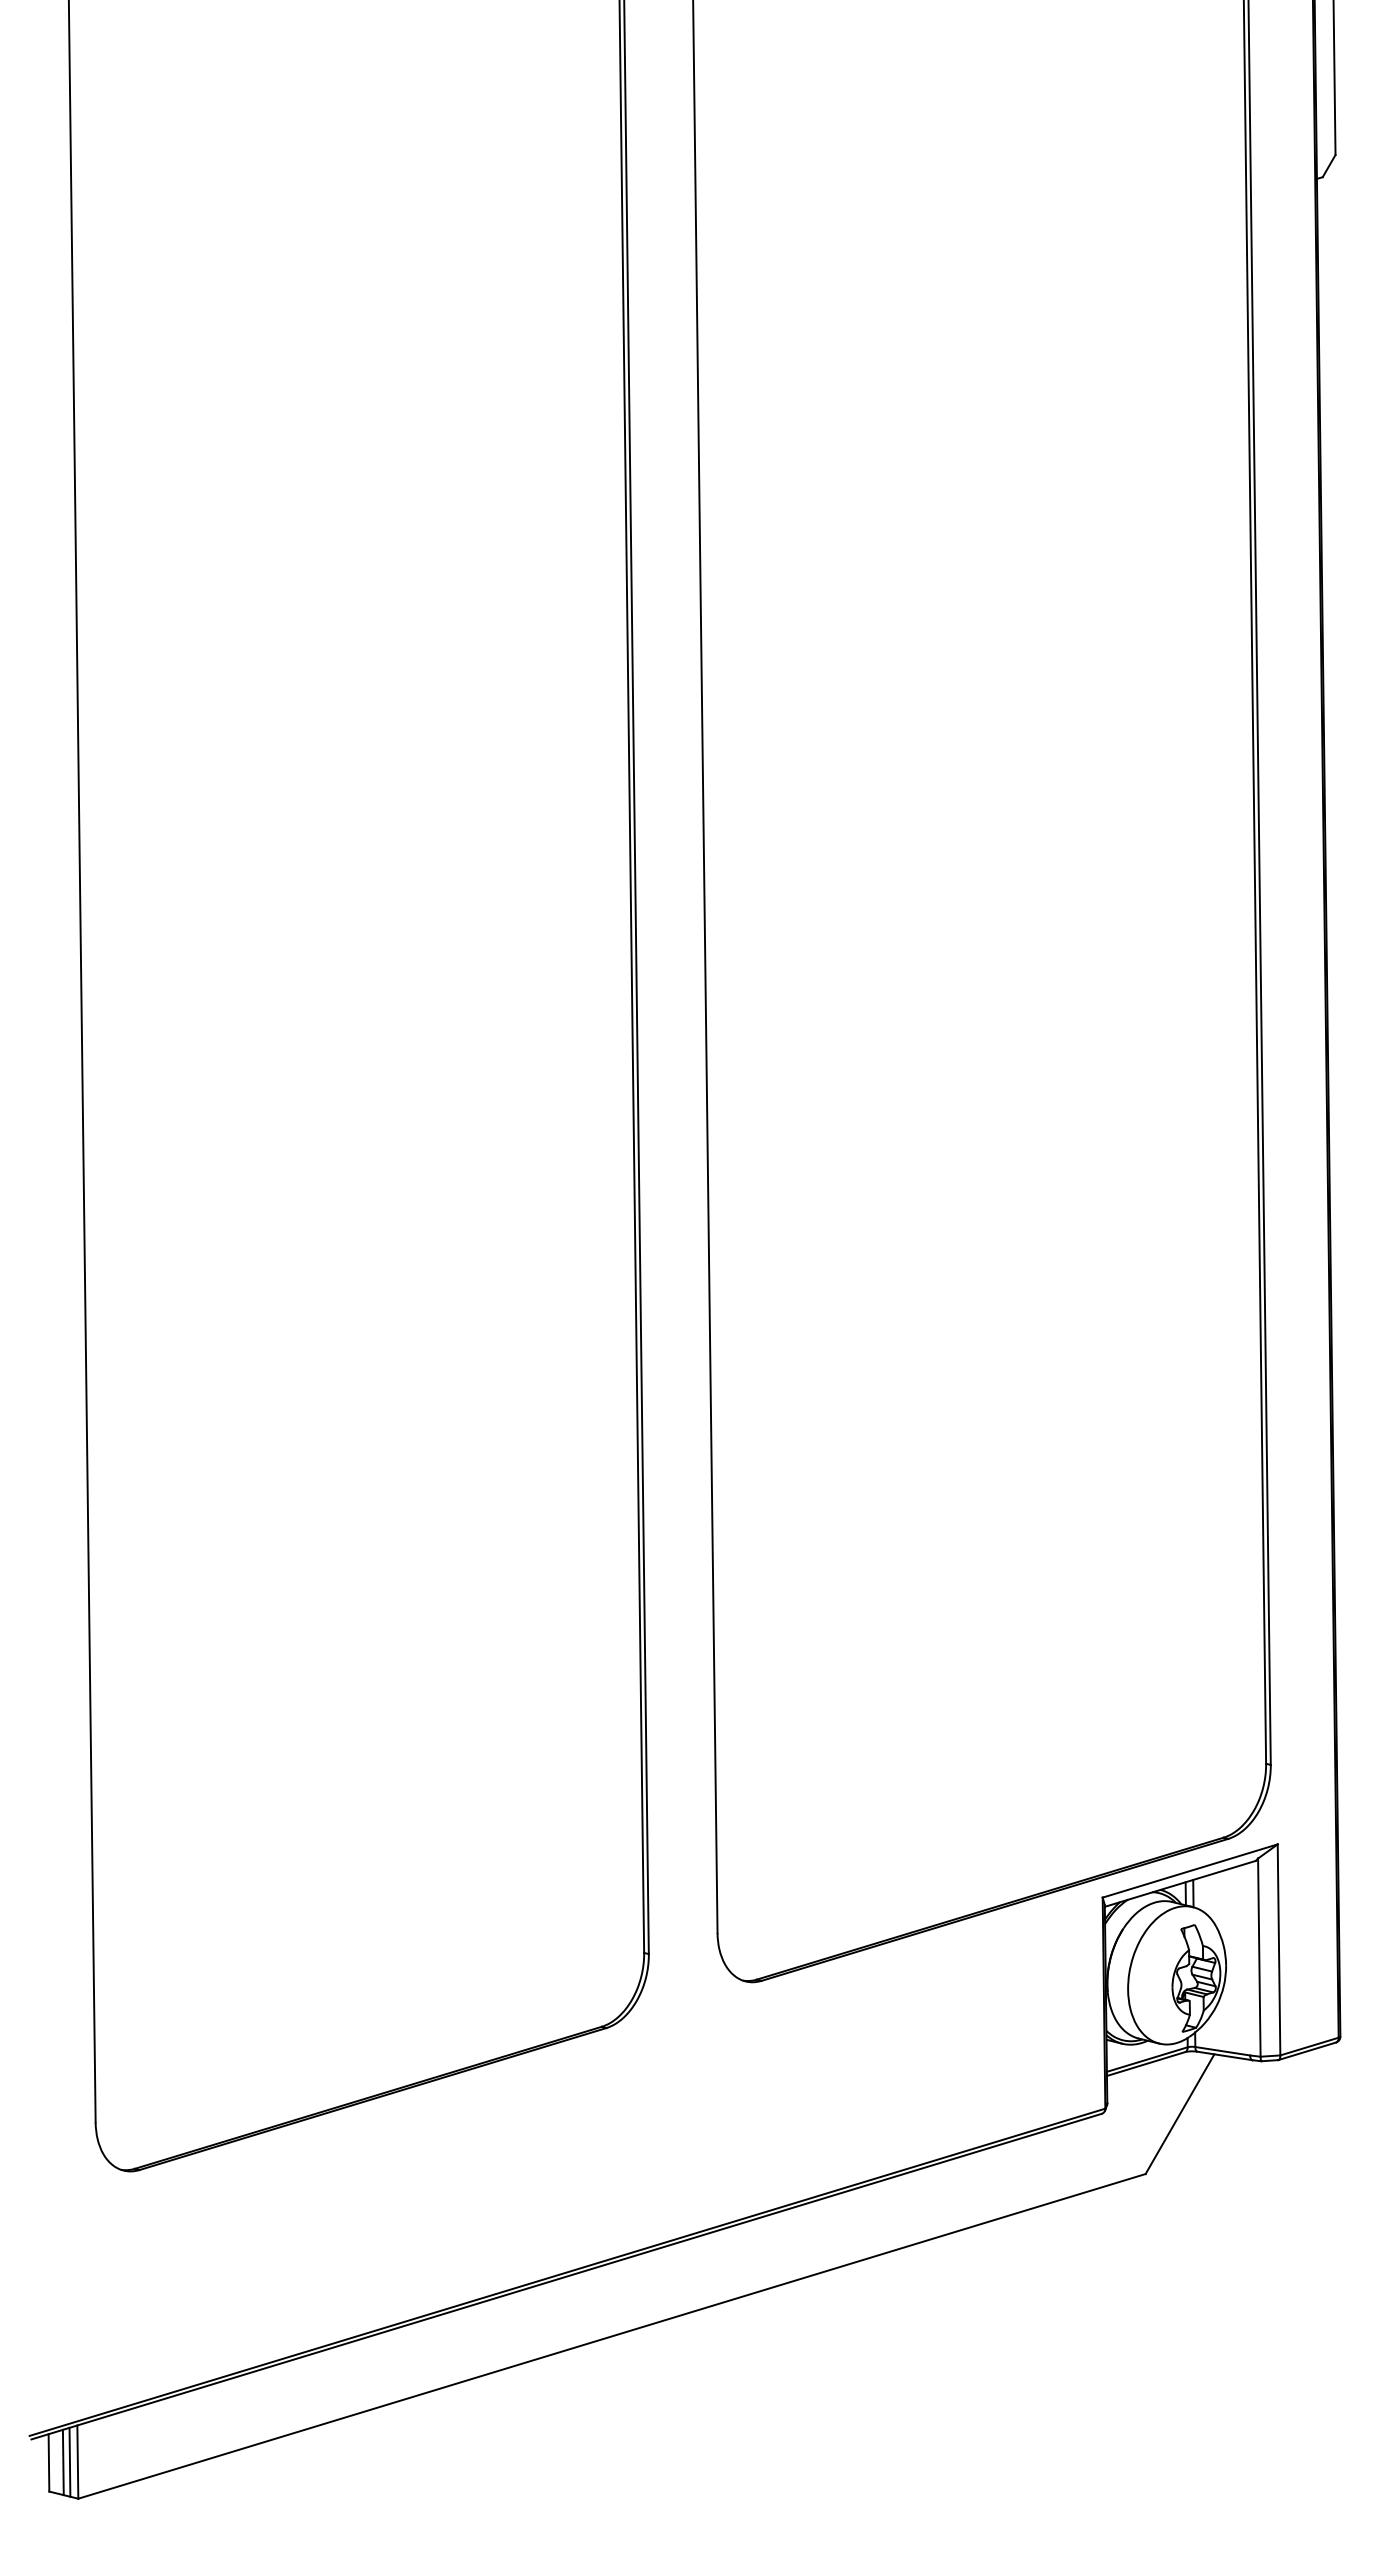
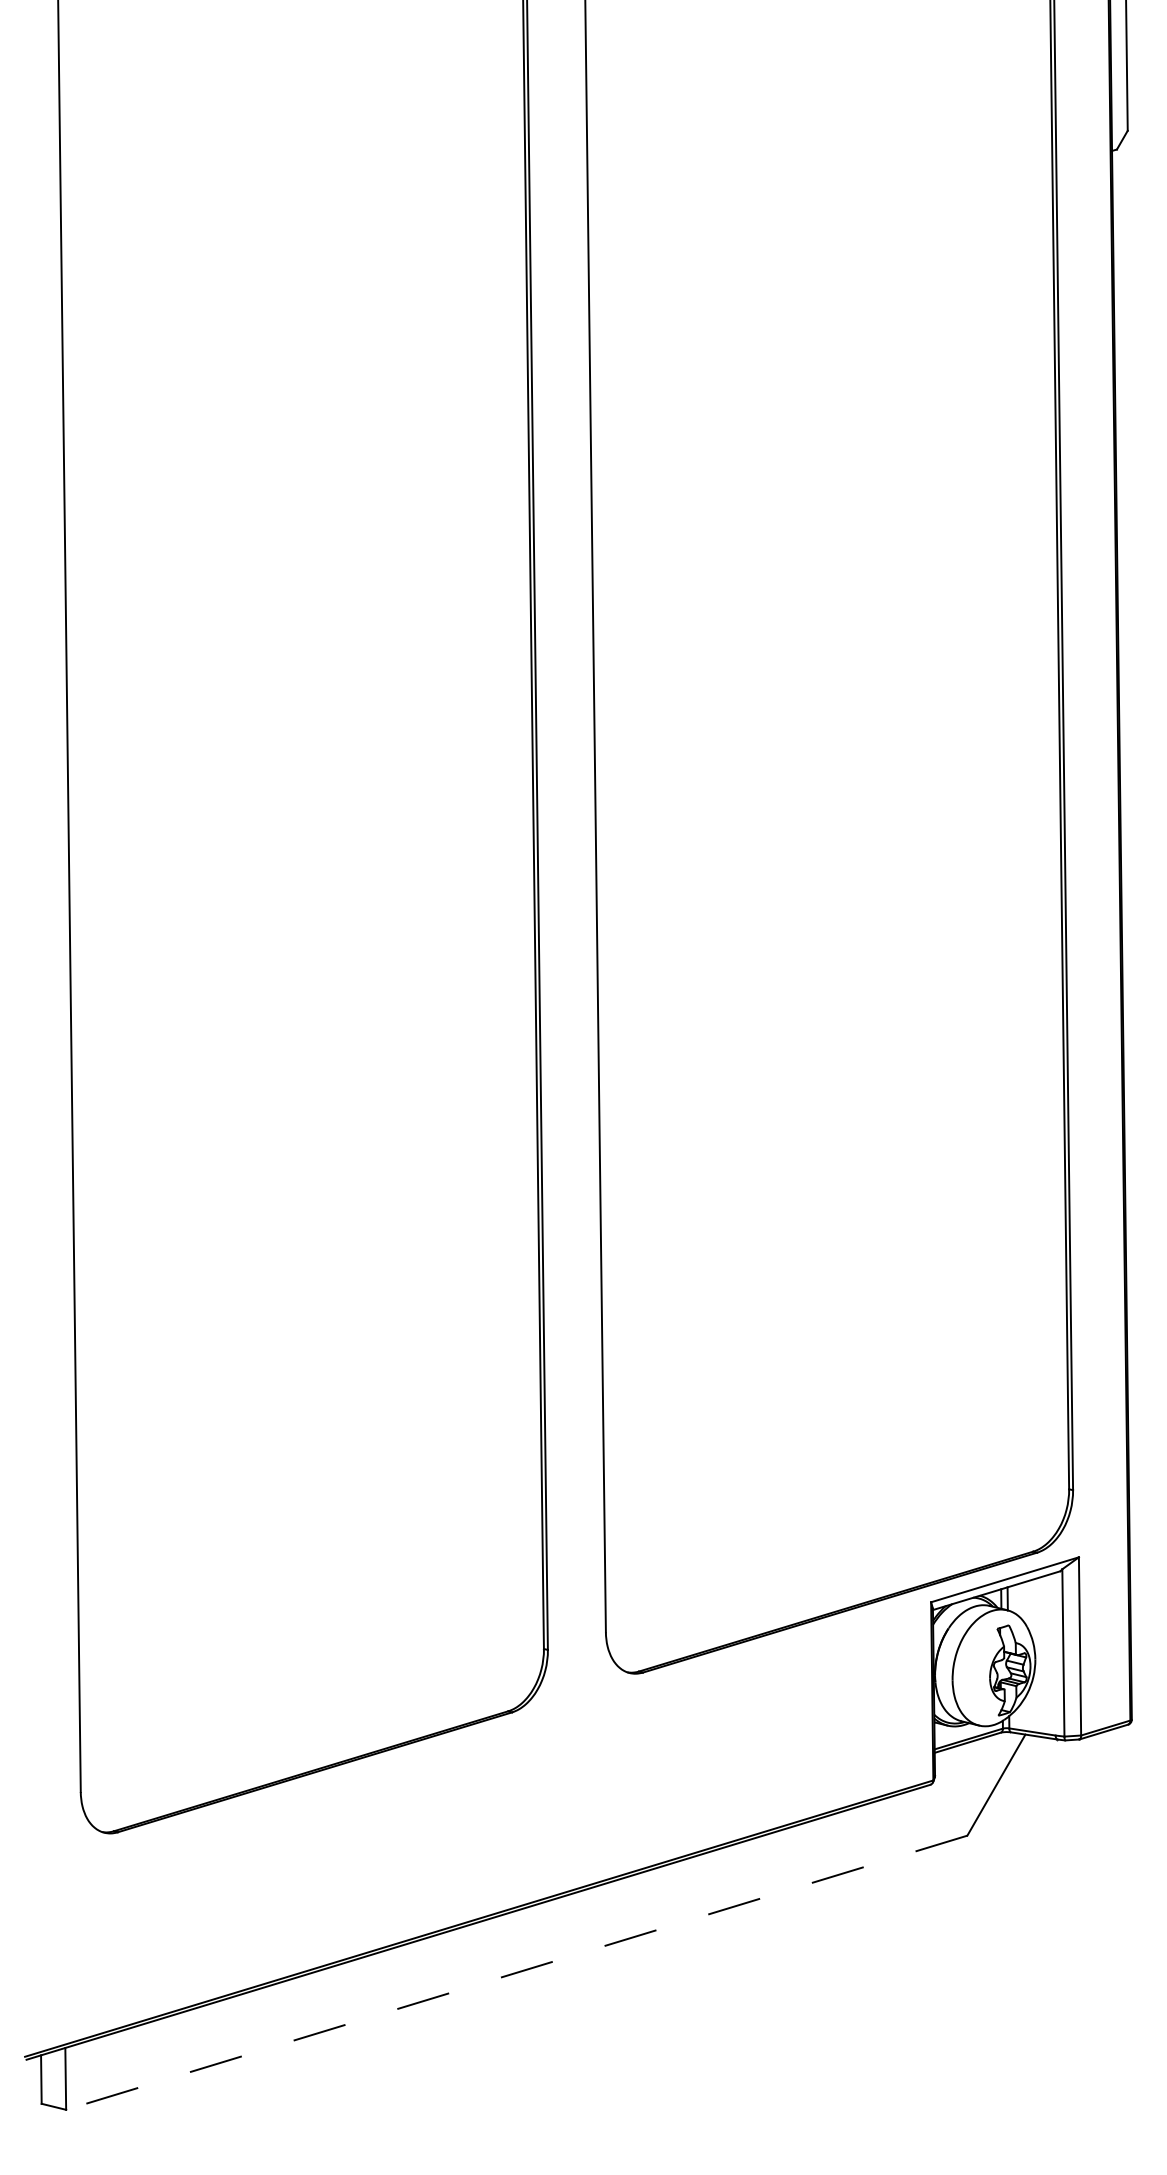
line: (611, 2336) -> (516, 1972), solid -> dashed
line: (69, 2461) -> (58, 2078), removed
line: (62, 2462) -> (52, 2079), removed

